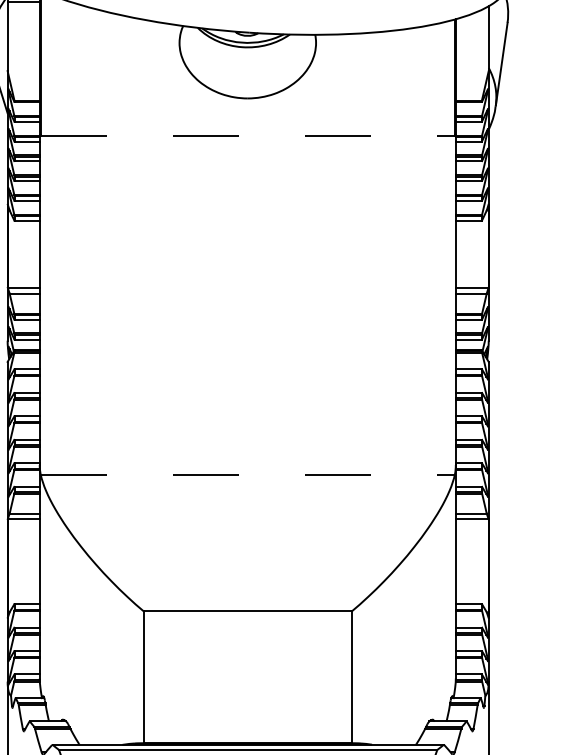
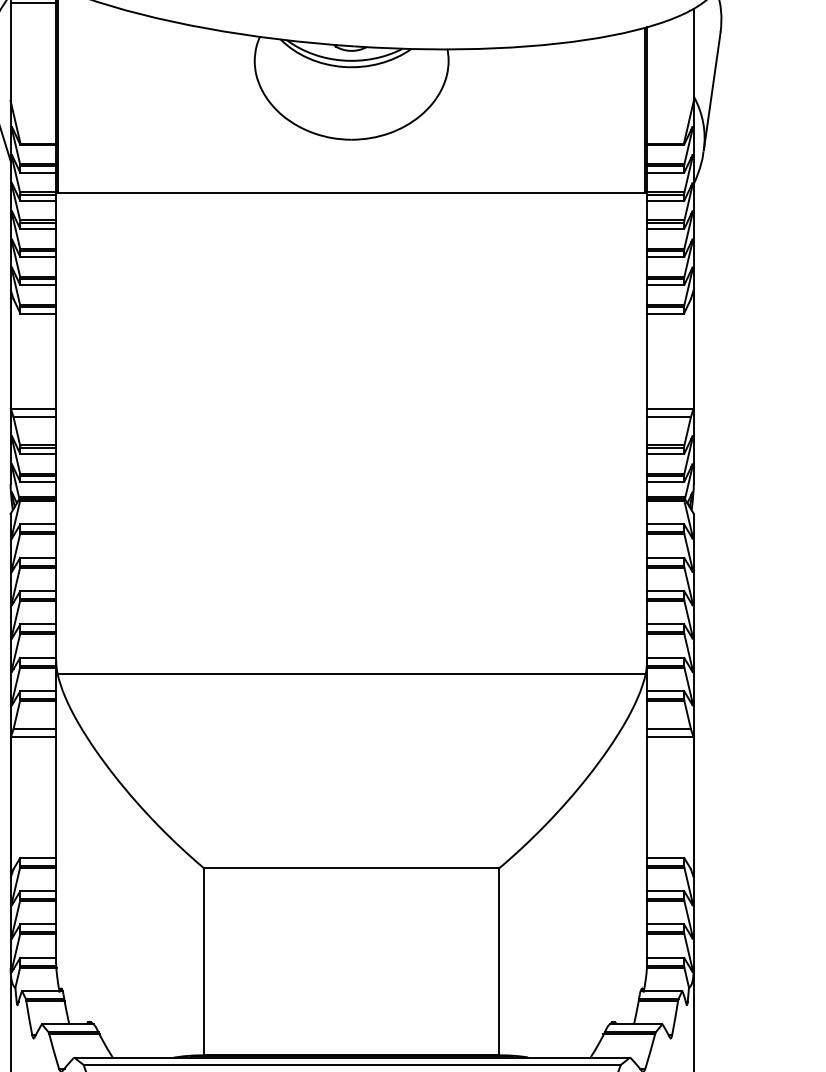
line: (247, 136) -> (351, 193), dashed -> solid
line: (248, 474) -> (352, 673), dashed -> solid

